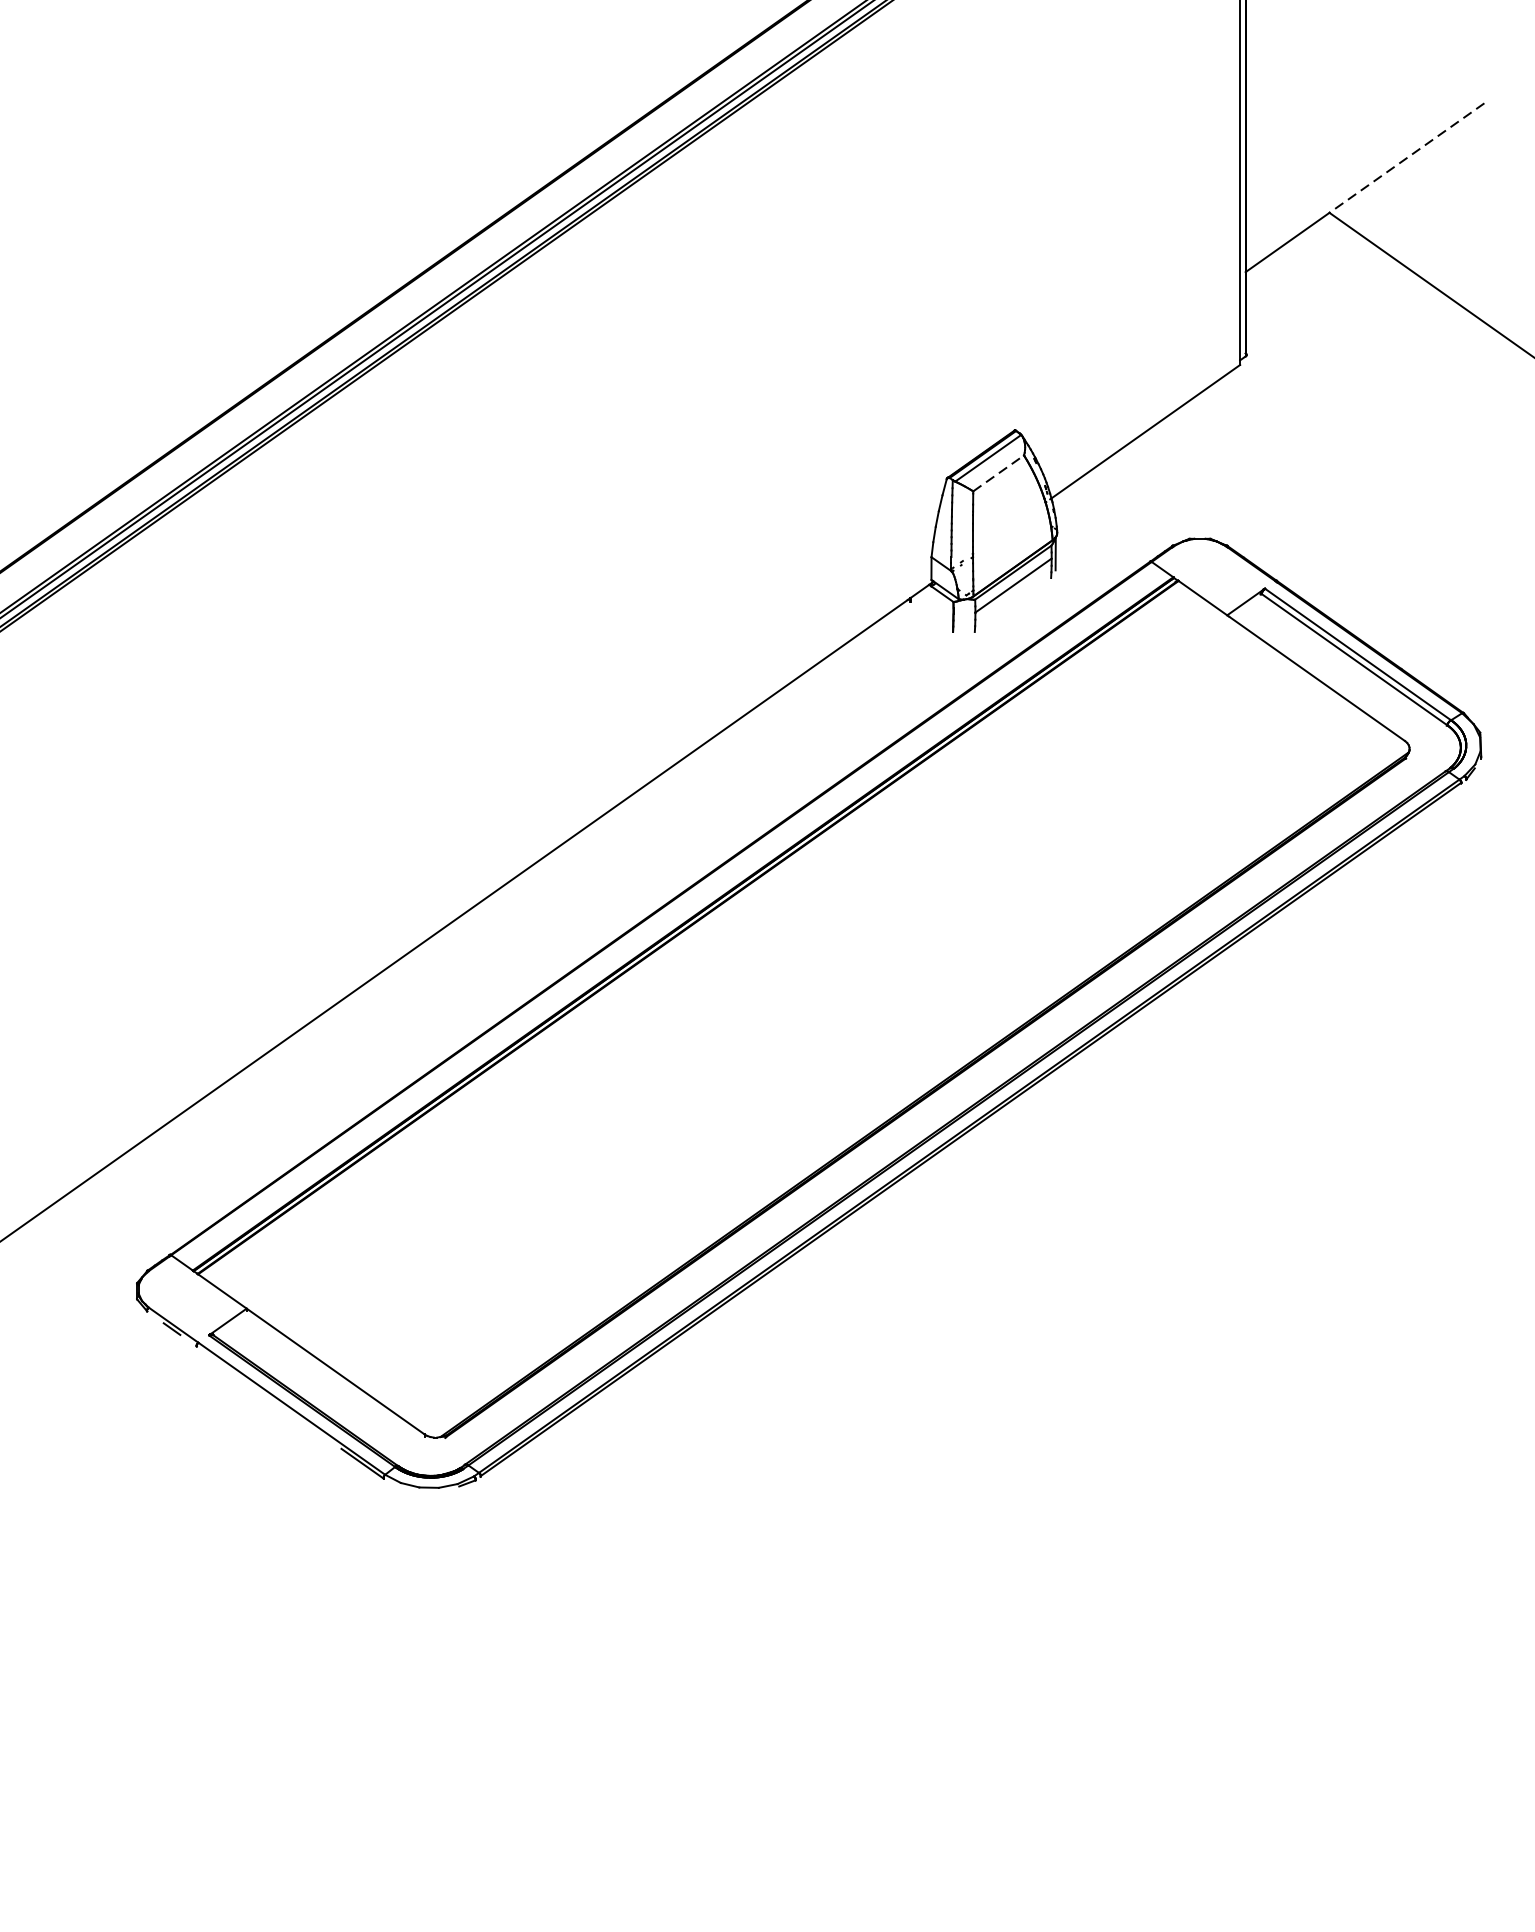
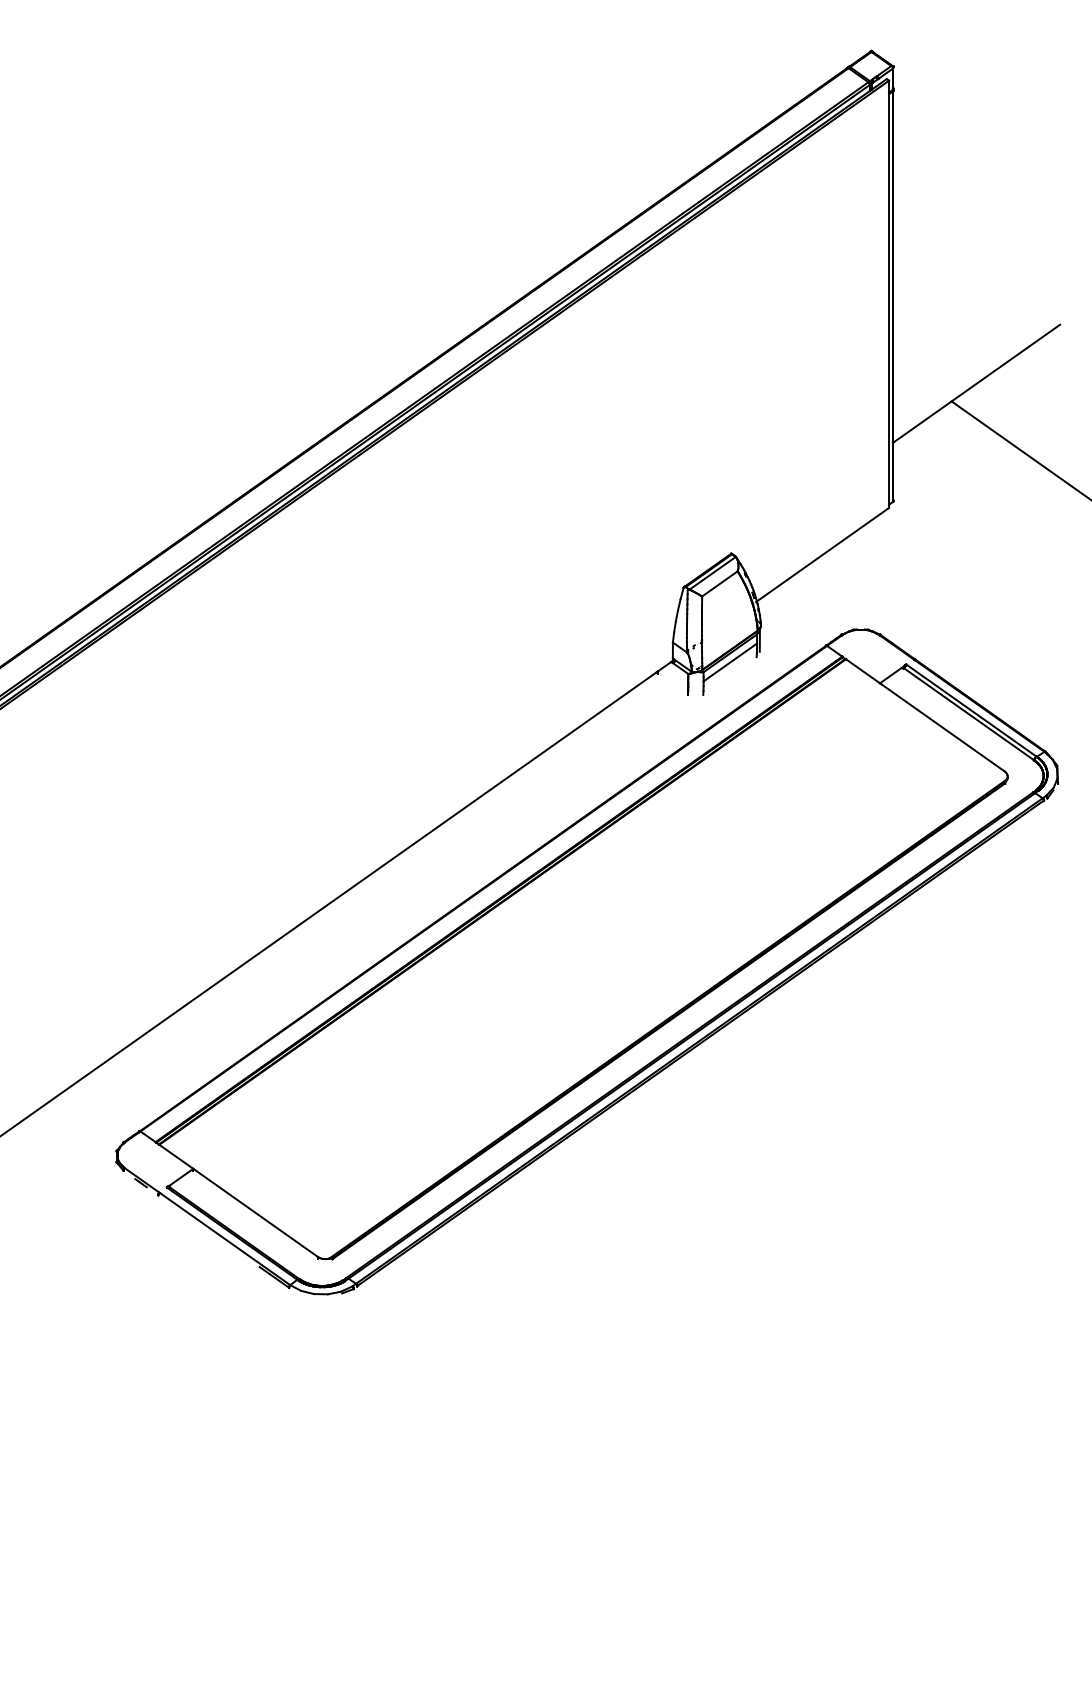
line: (1406, 158) -> (1005, 363), dashed -> solid
line: (998, 472) -> (719, 583), dashed -> solid

